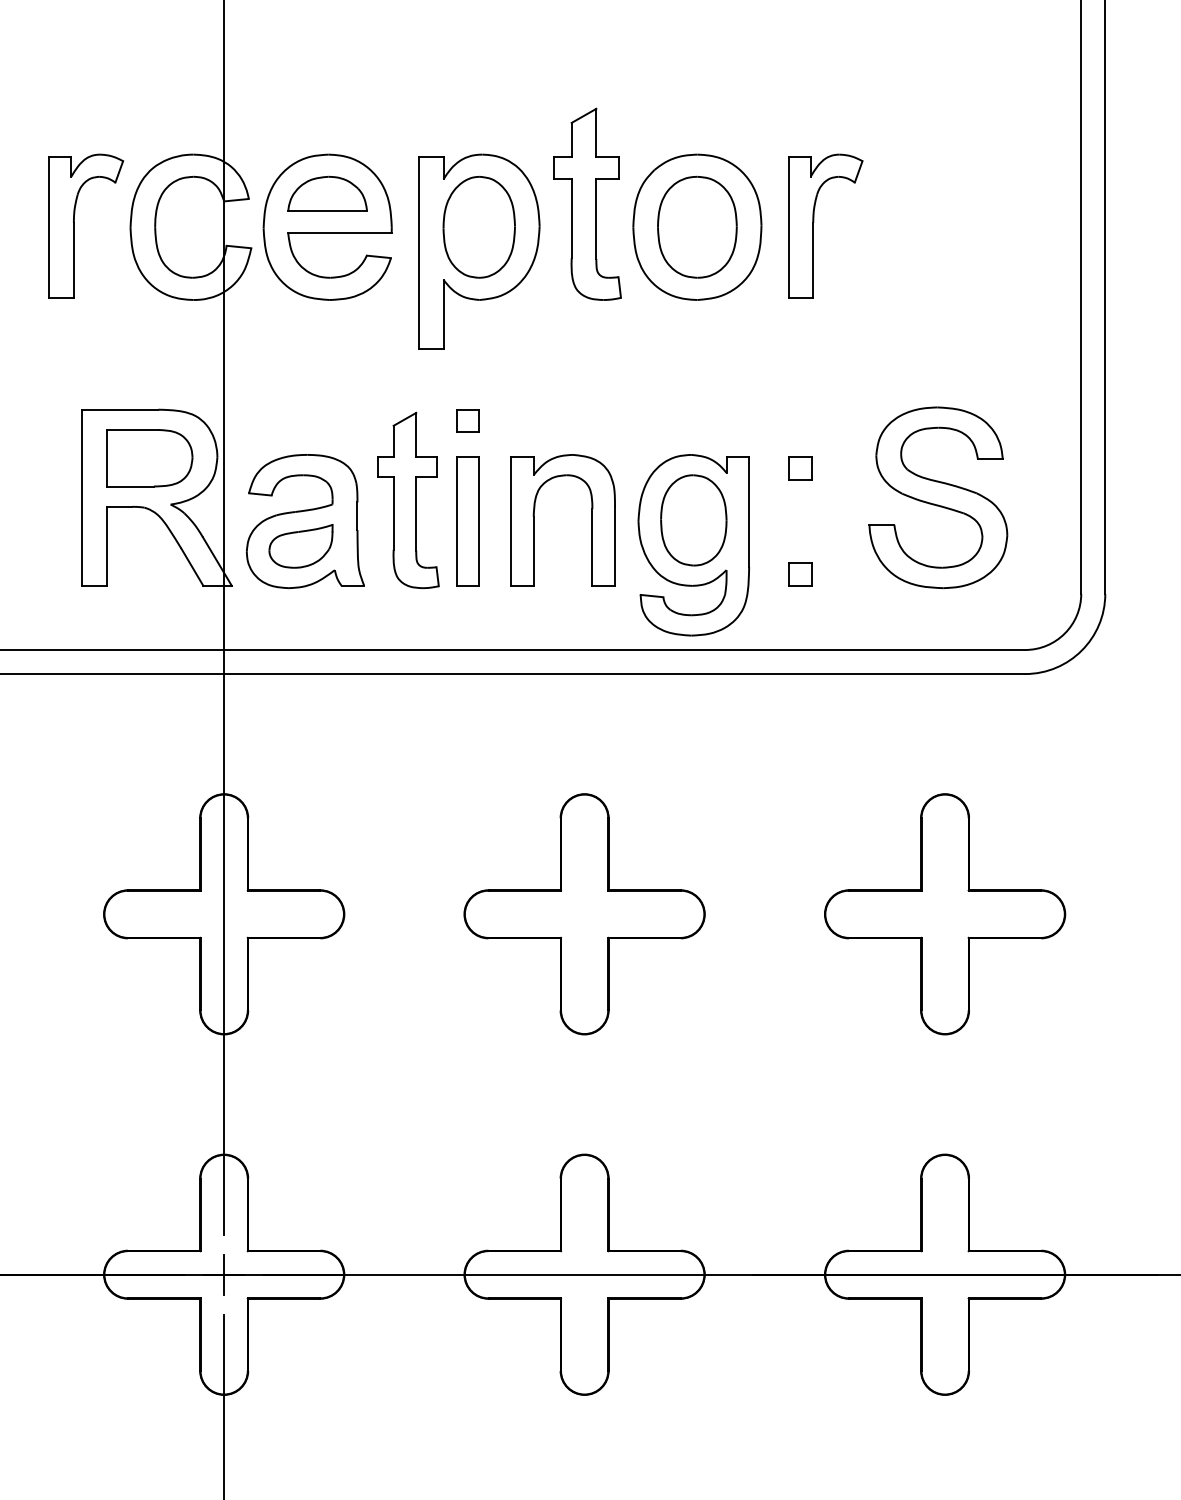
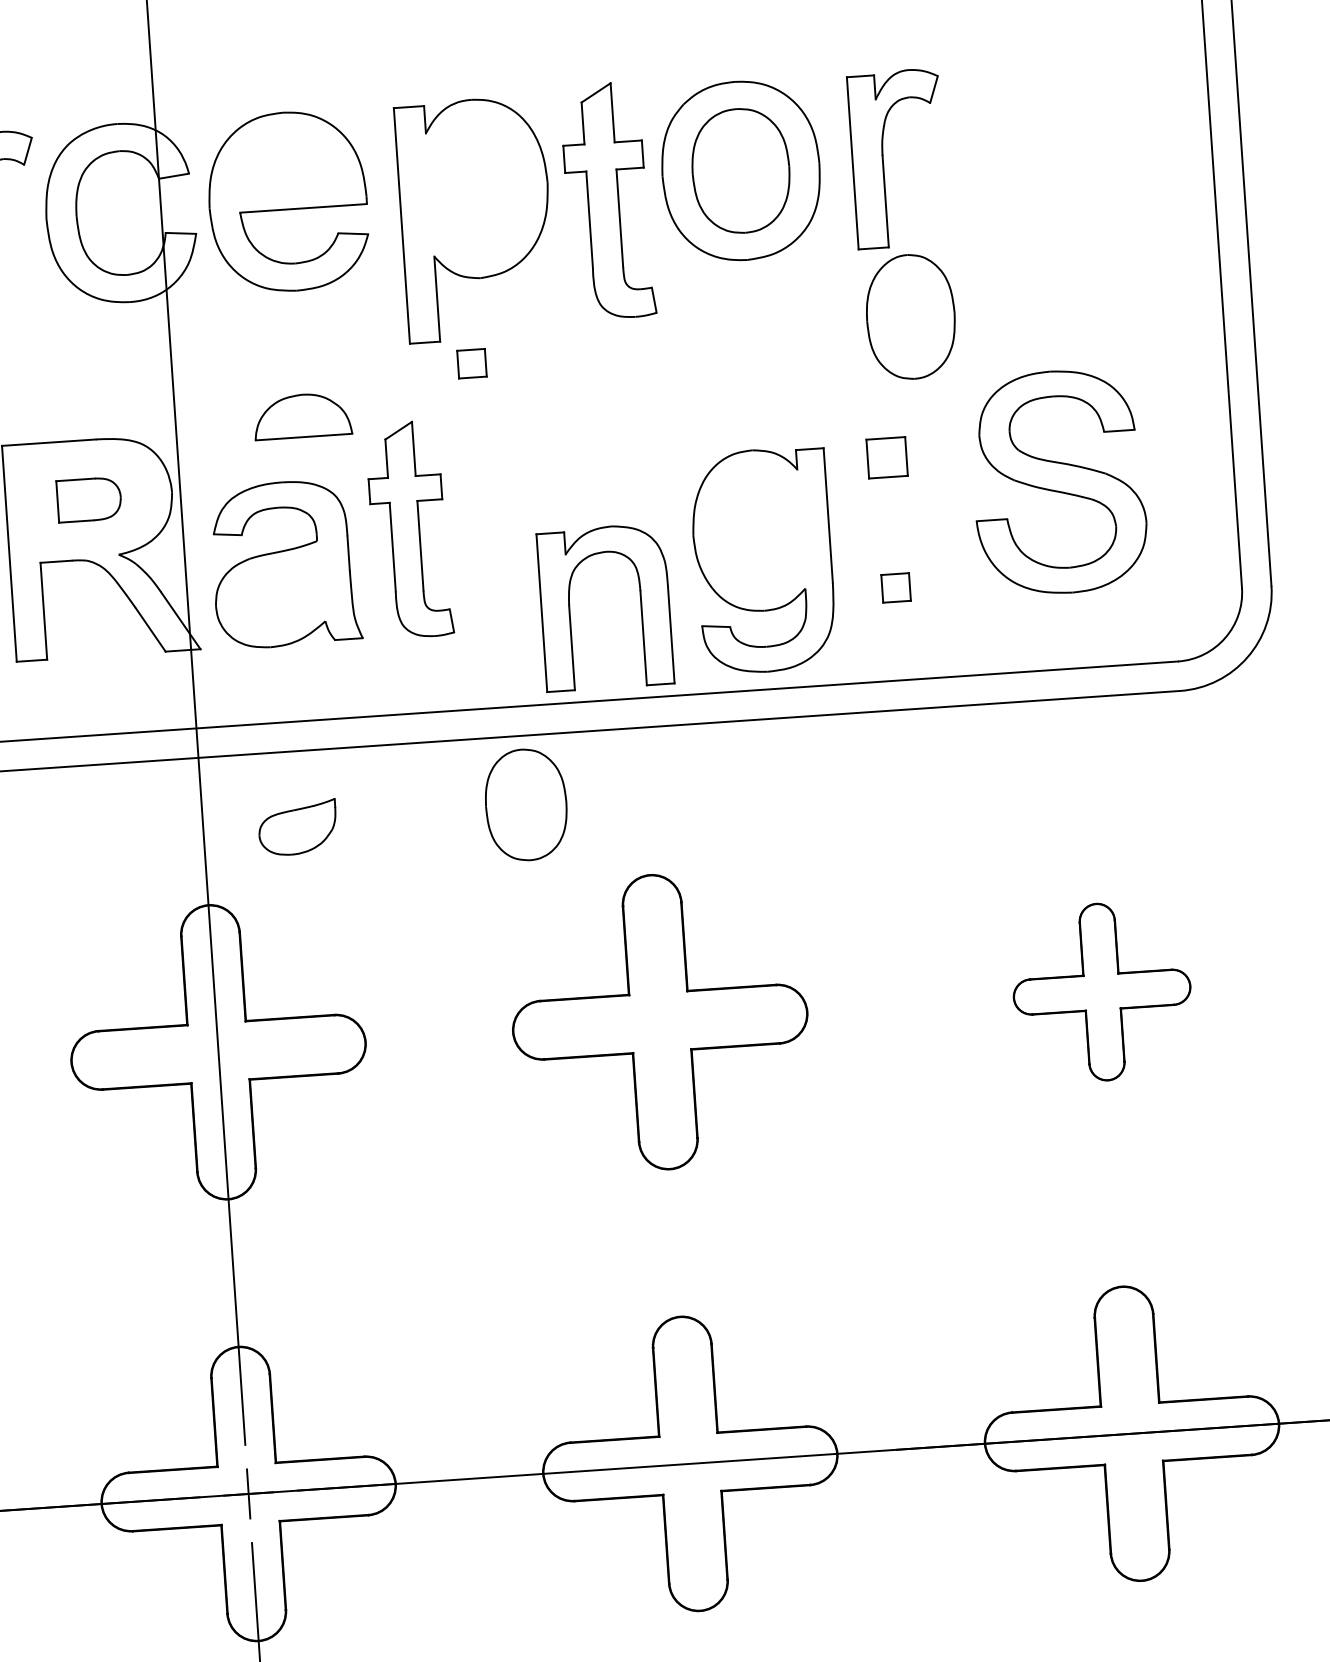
part: (327, 193) -> (302, 415), moved
part: (587, 203) -> (607, 199), moved
part: (478, 227) -> (909, 317), moved
part: (467, 420) -> (471, 363), moved
part: (149, 458) -> (88, 500), size x0.6
part: (800, 468) -> (887, 457), size x1.4
part: (534, 520) -> (570, 609), moved
part: (693, 520) -> (525, 805), moved
part: (467, 521) -> (483, 550), removed
part: (300, 546) -> (297, 828), moved
part: (945, 914) -> (1102, 992), size x0.6

